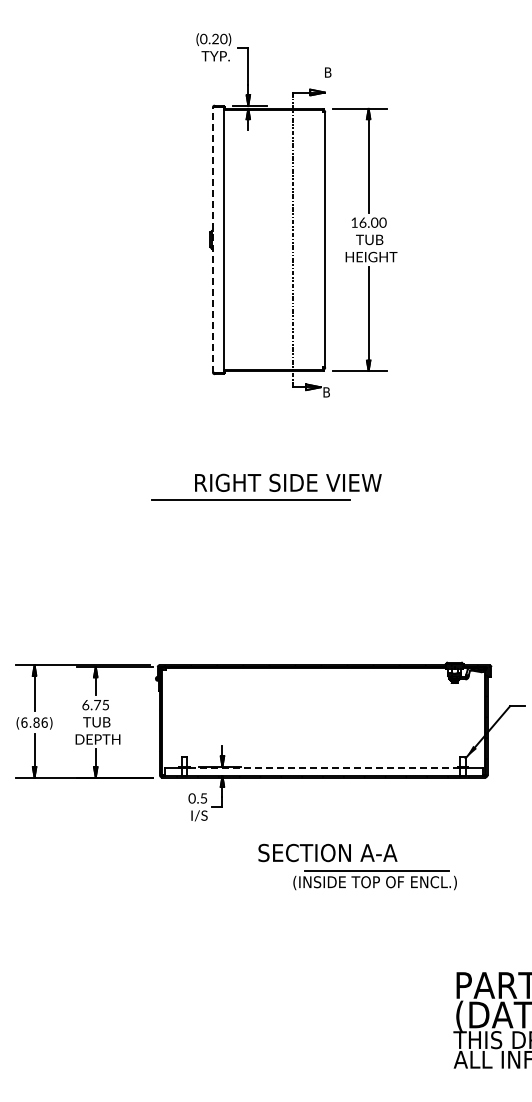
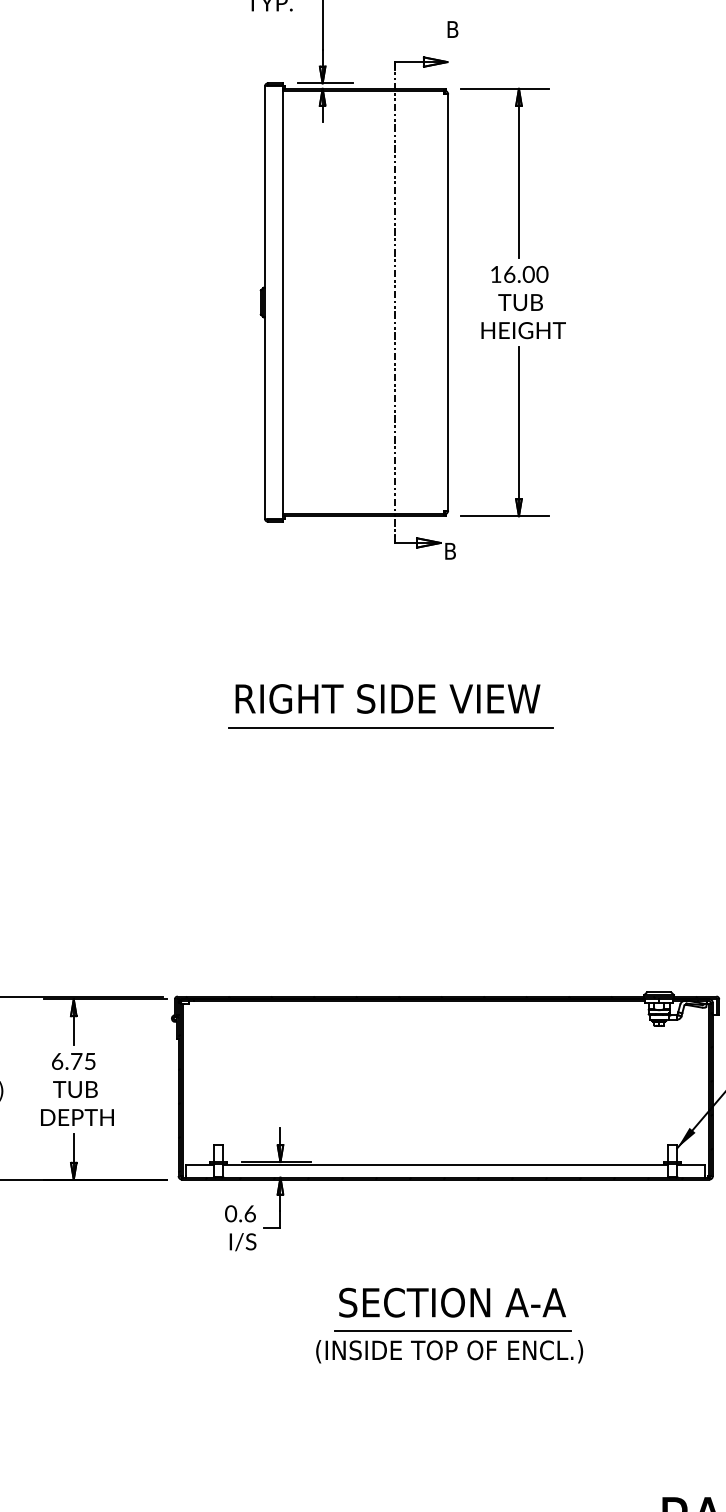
line: (213, 239) -> (265, 301), dashed -> solid
line: (250, 499) -> (389, 726), moved
line: (323, 768) -> (445, 1164), dashed -> solid
text: (203, 798) -> (249, 1213), 0.5 -> 0.6
part: (374, 880) -> (448, 1347), moved

